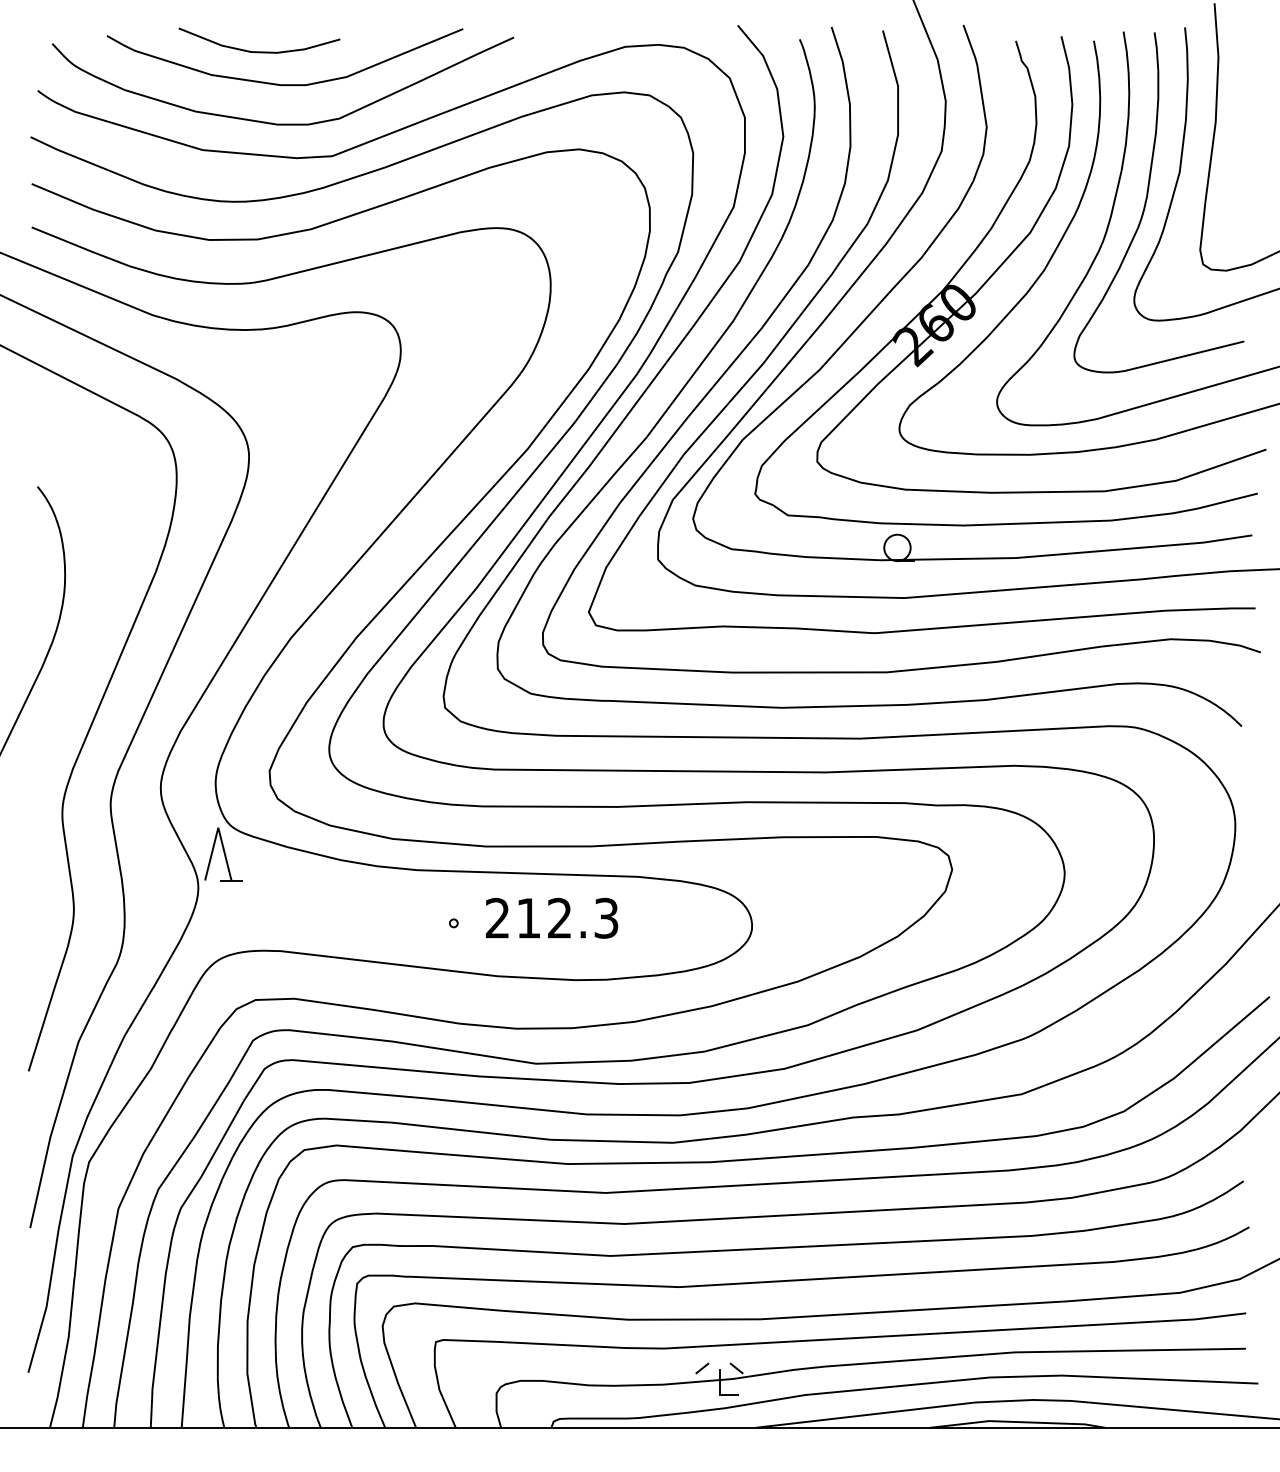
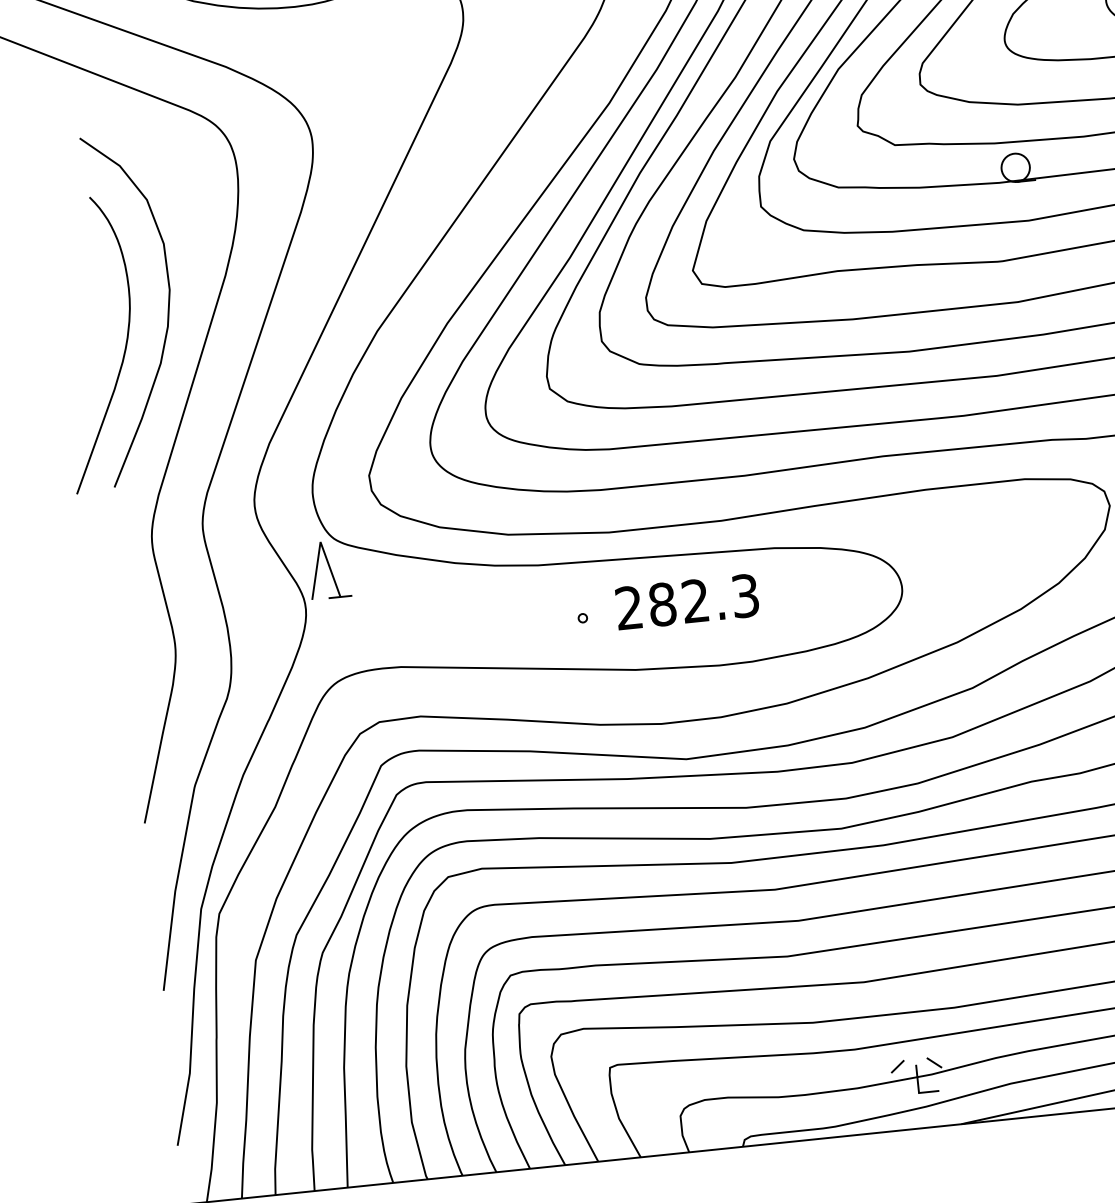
curve: (98, 600) -> (167, 312), added
text: (528, 917) -> (662, 603), 212.3 -> 282.3

